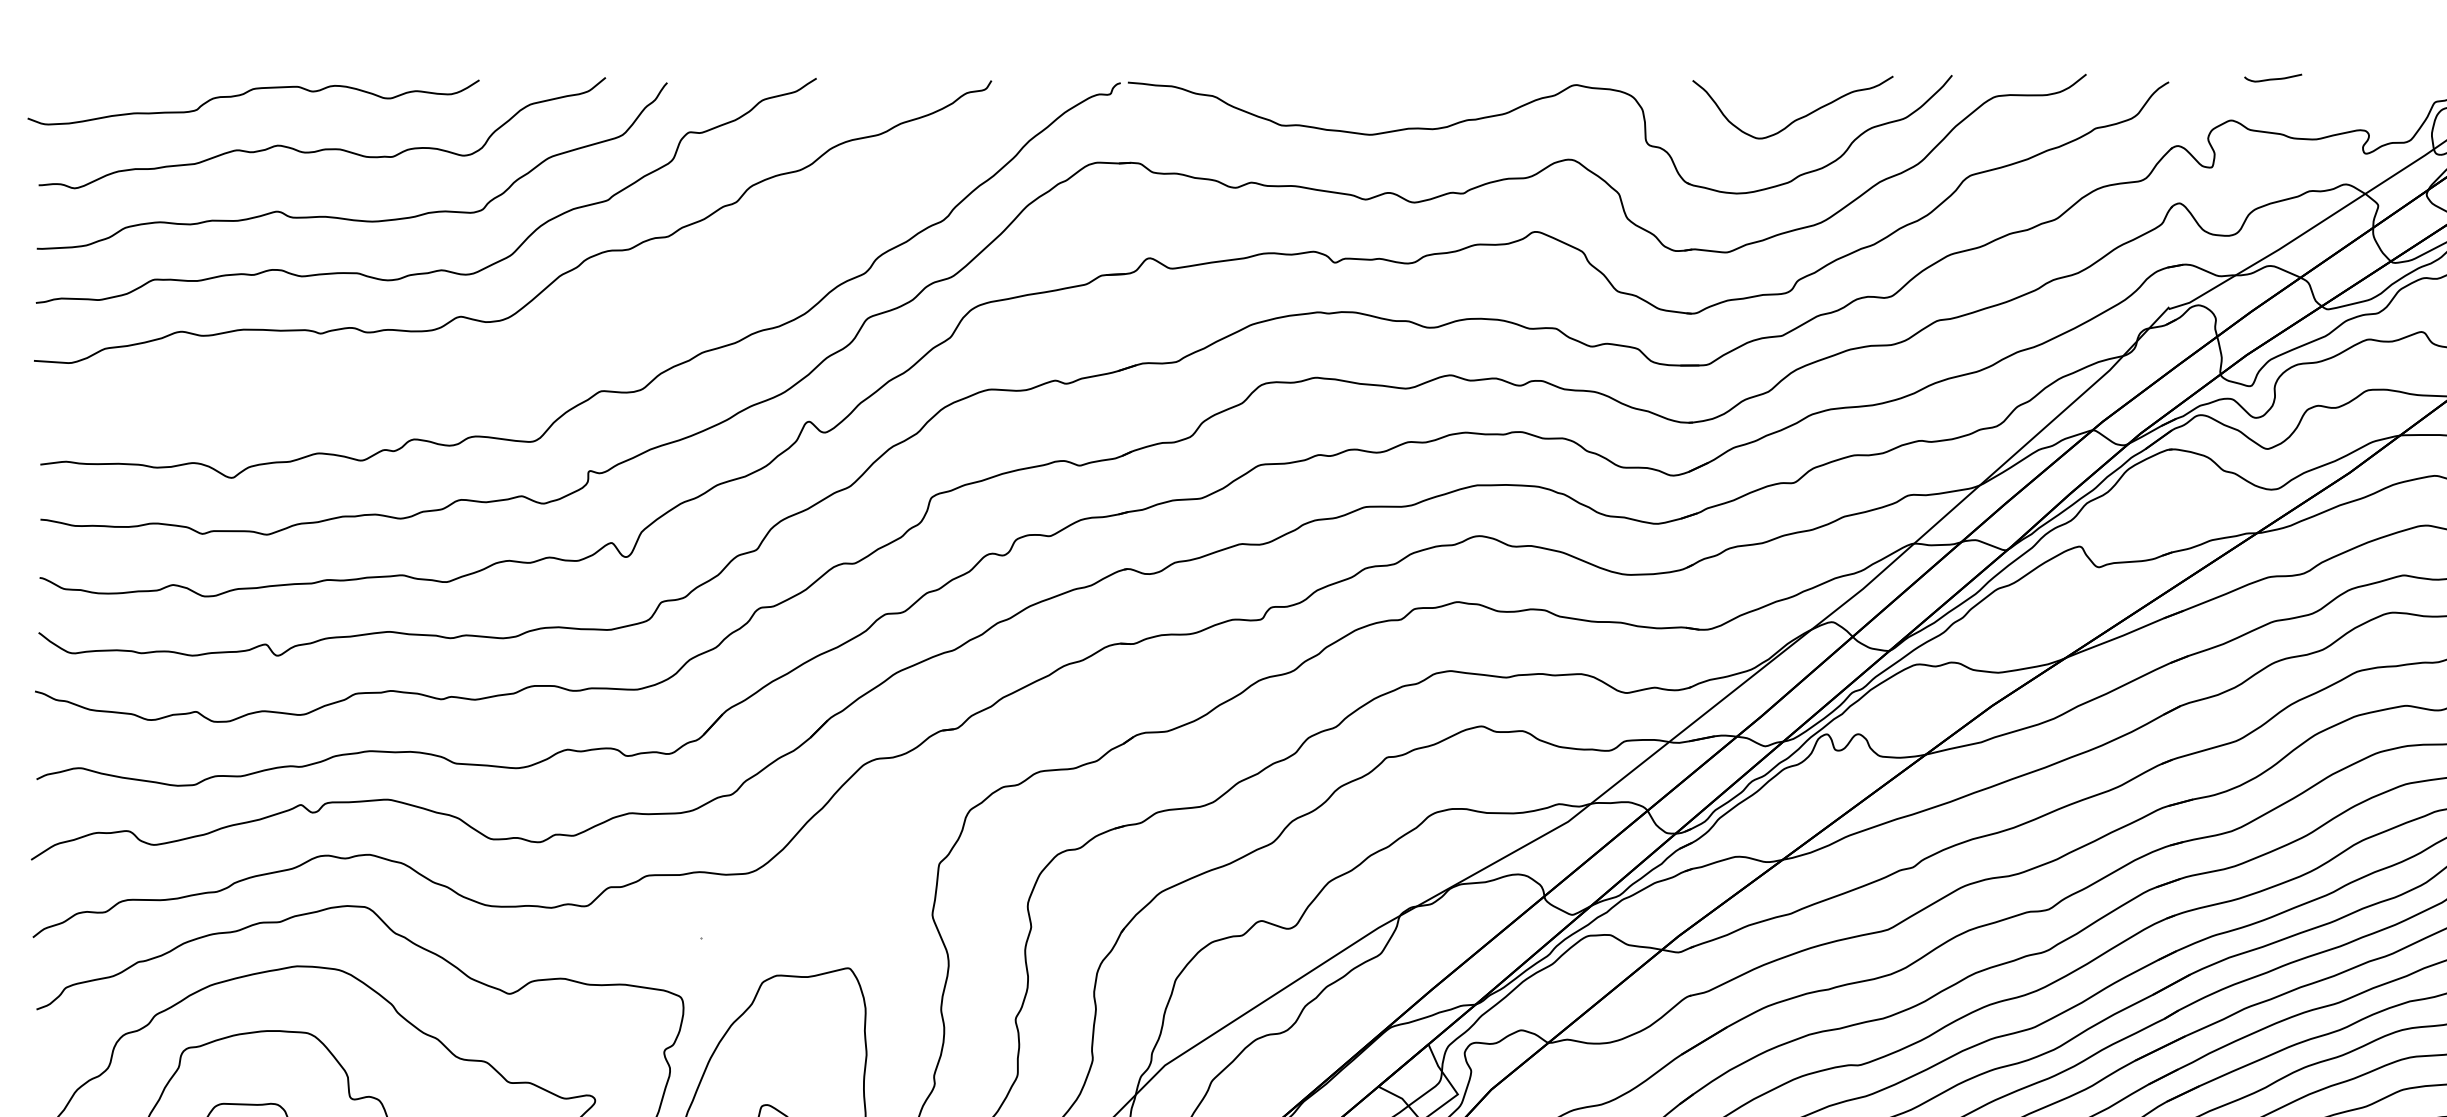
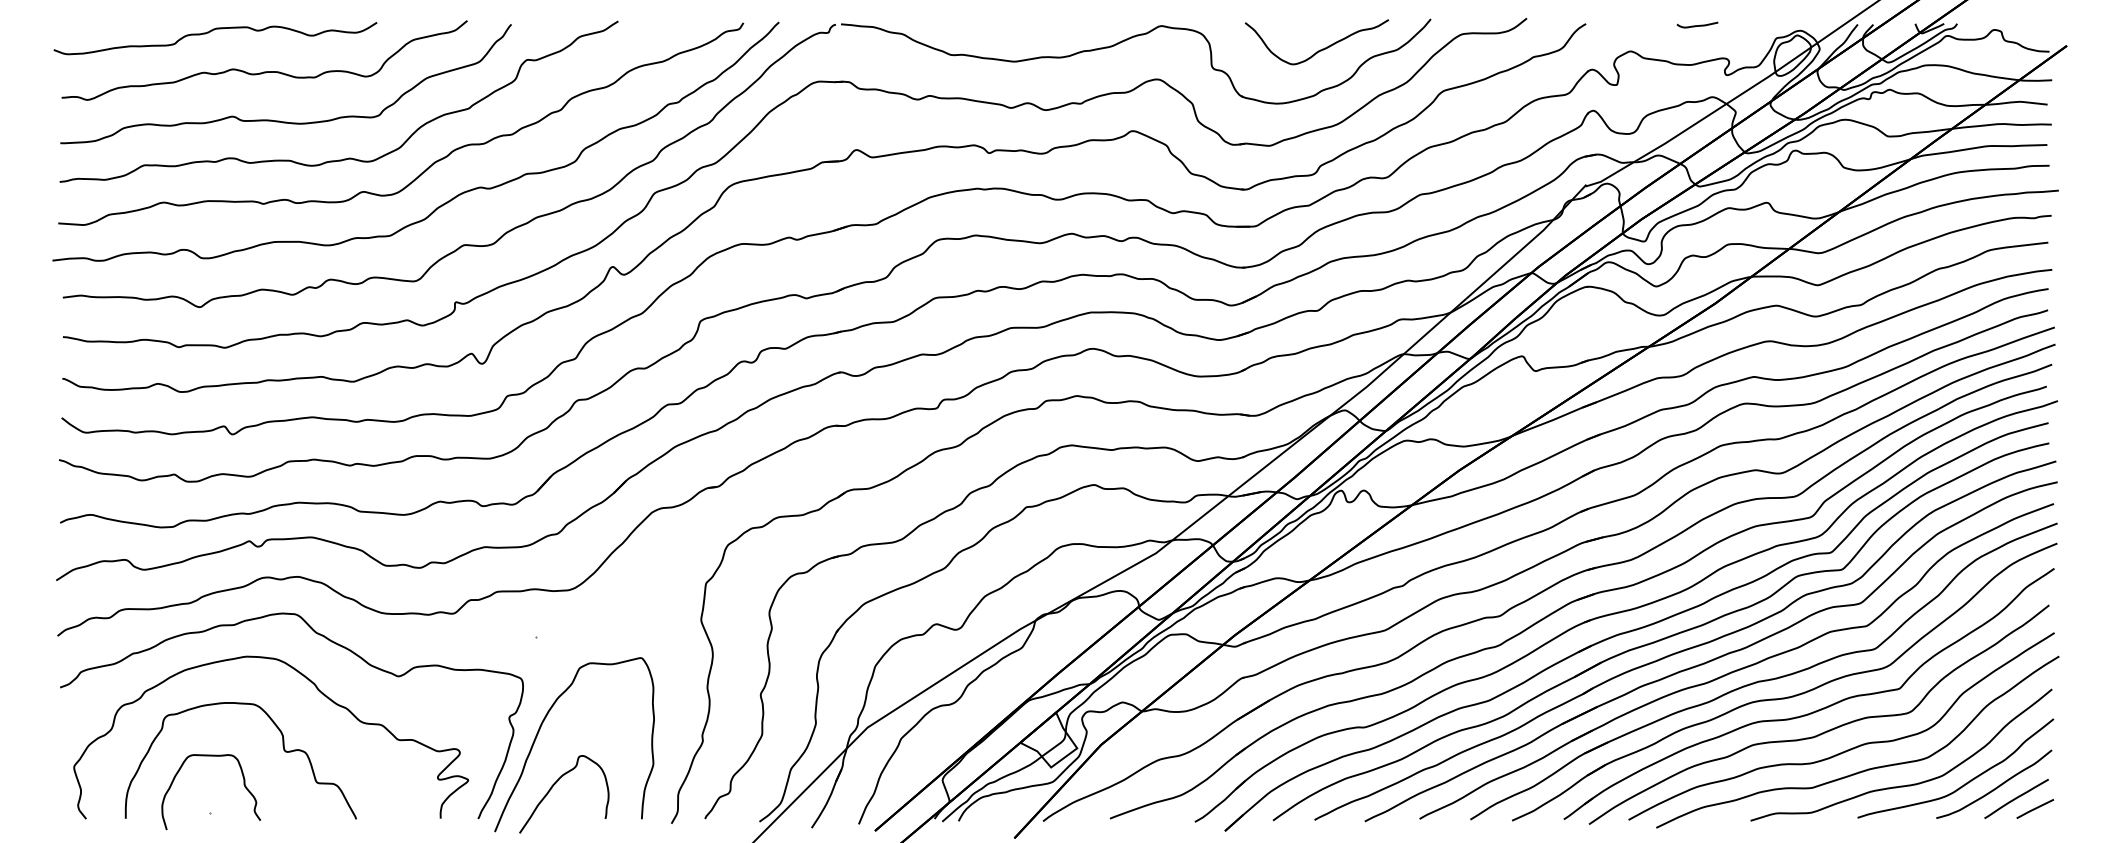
curve: (2273, 78) -> (1697, 25), moved
curve: (583, 326) -> (451, 198), added

